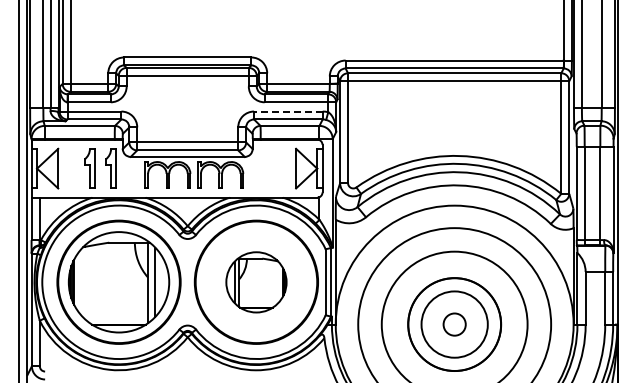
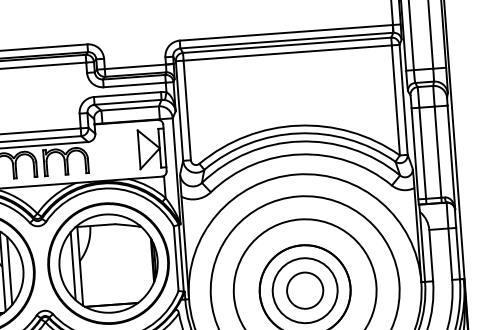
line: (287, 111) -> (126, 94), dashed -> solid
part: (256, 282) -> (108, 263), size x1.67
circle: (454, 324) -> (305, 290), size x1.67

